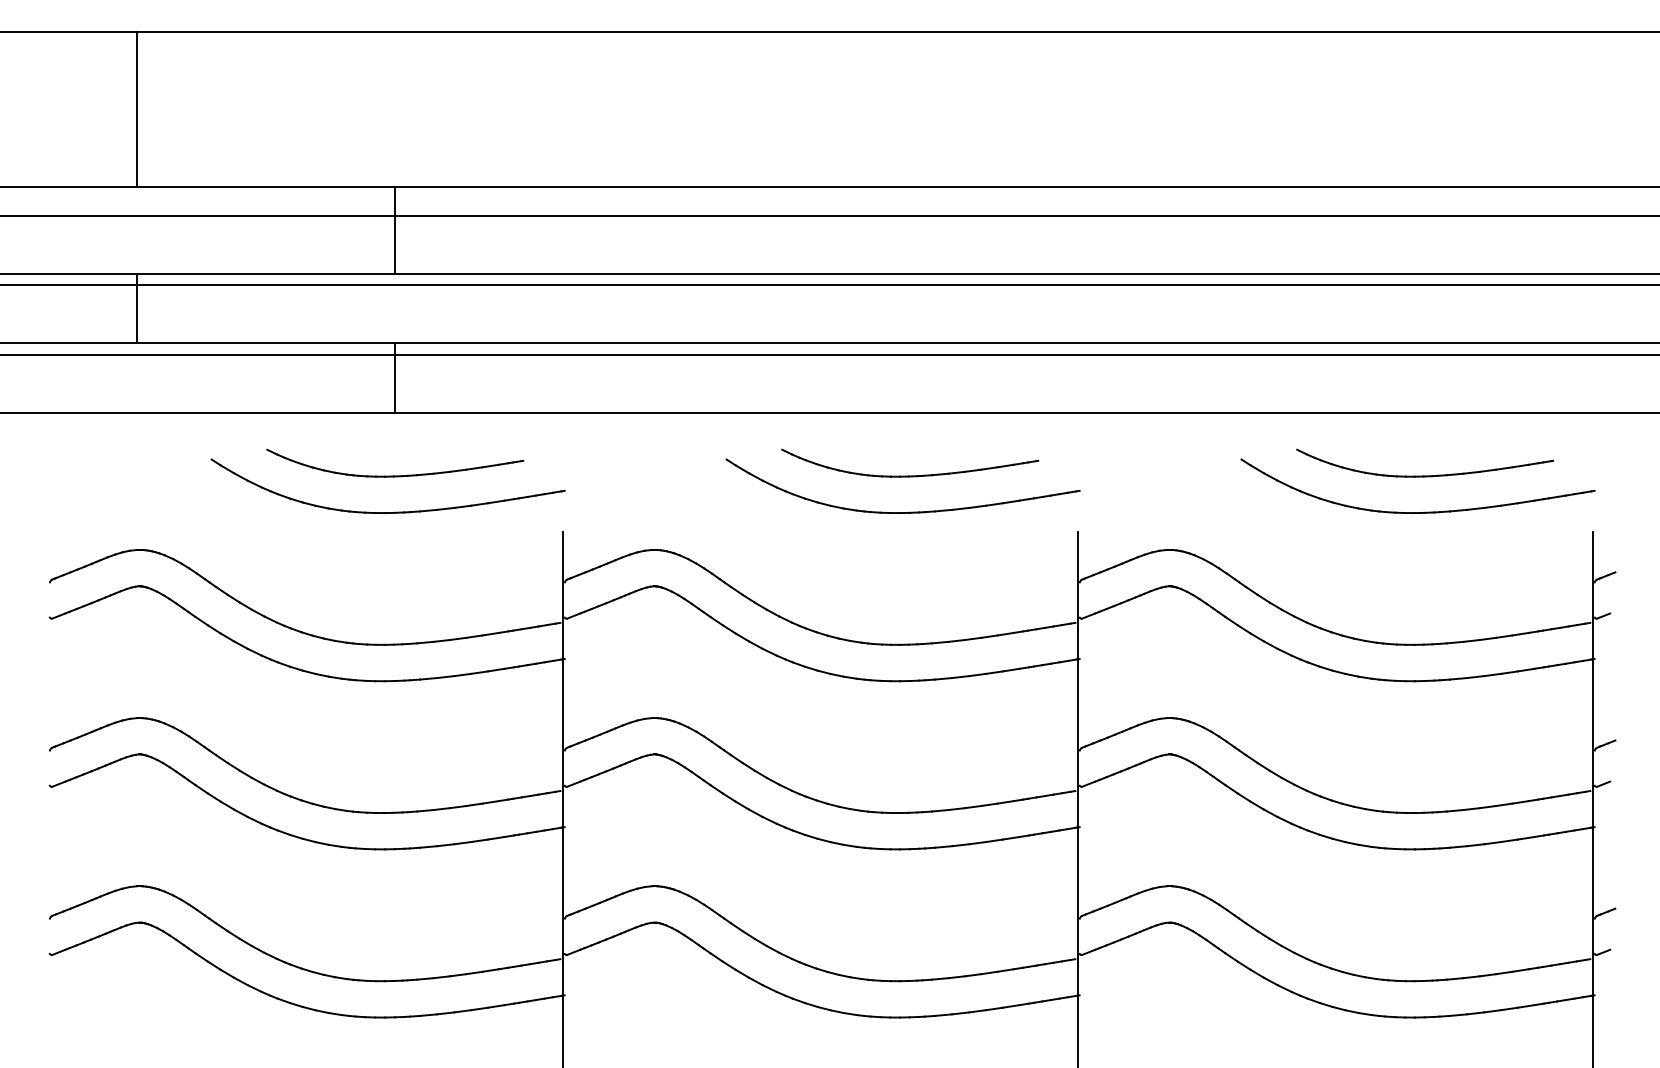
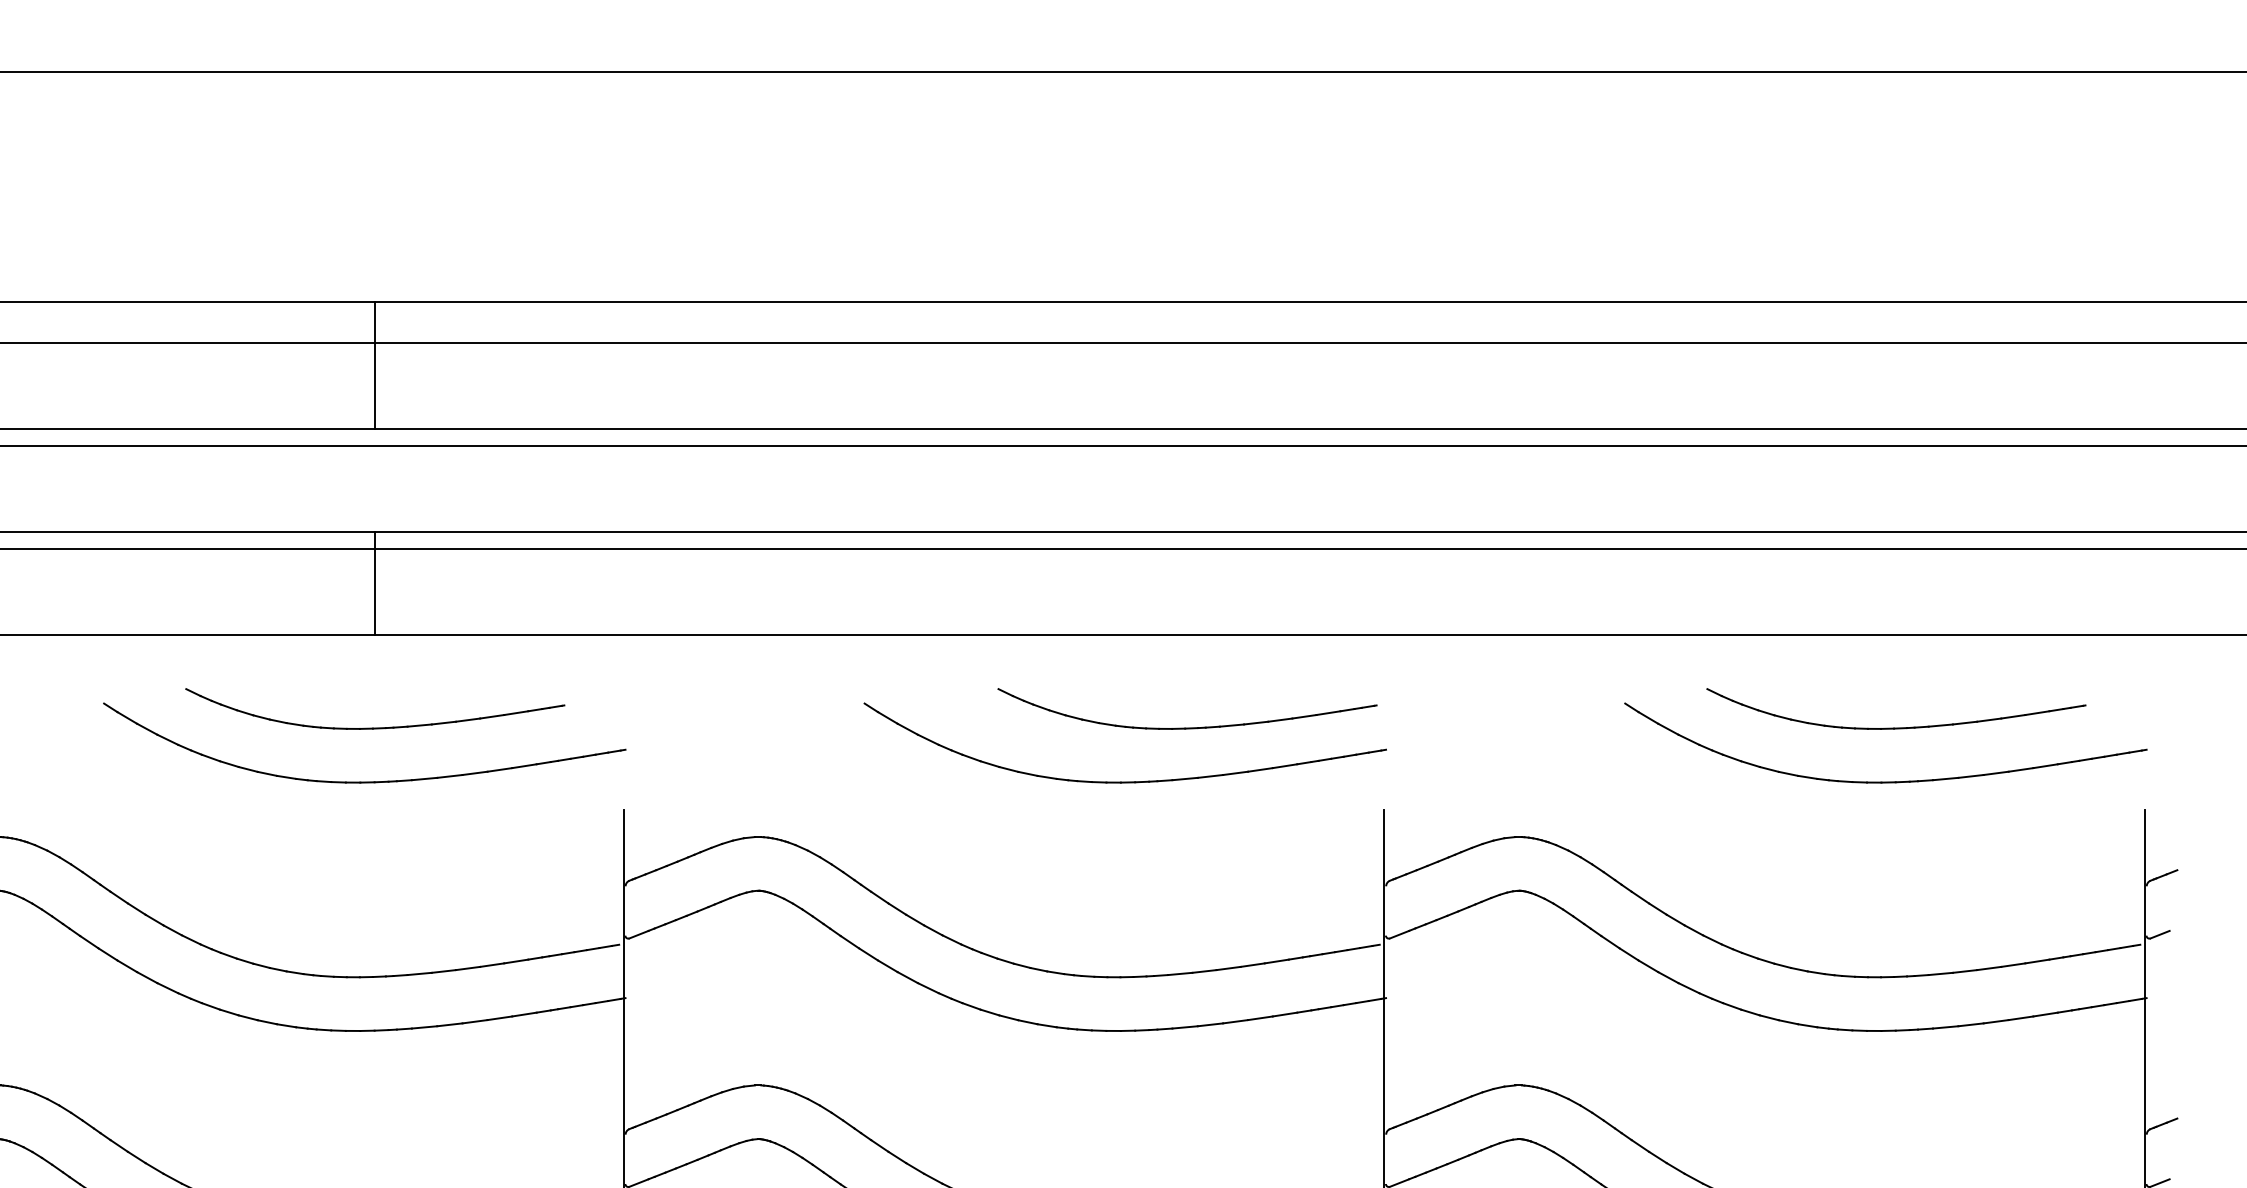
part: (910, 475) -> (1187, 727), moved

